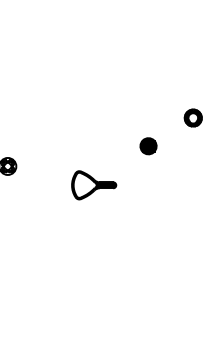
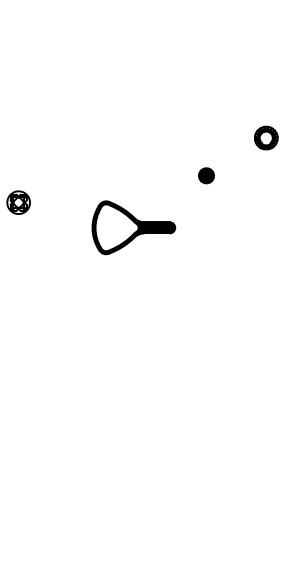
part: (148, 146) -> (206, 175), size x0.7
part: (93, 185) -> (133, 227), size x1.4

